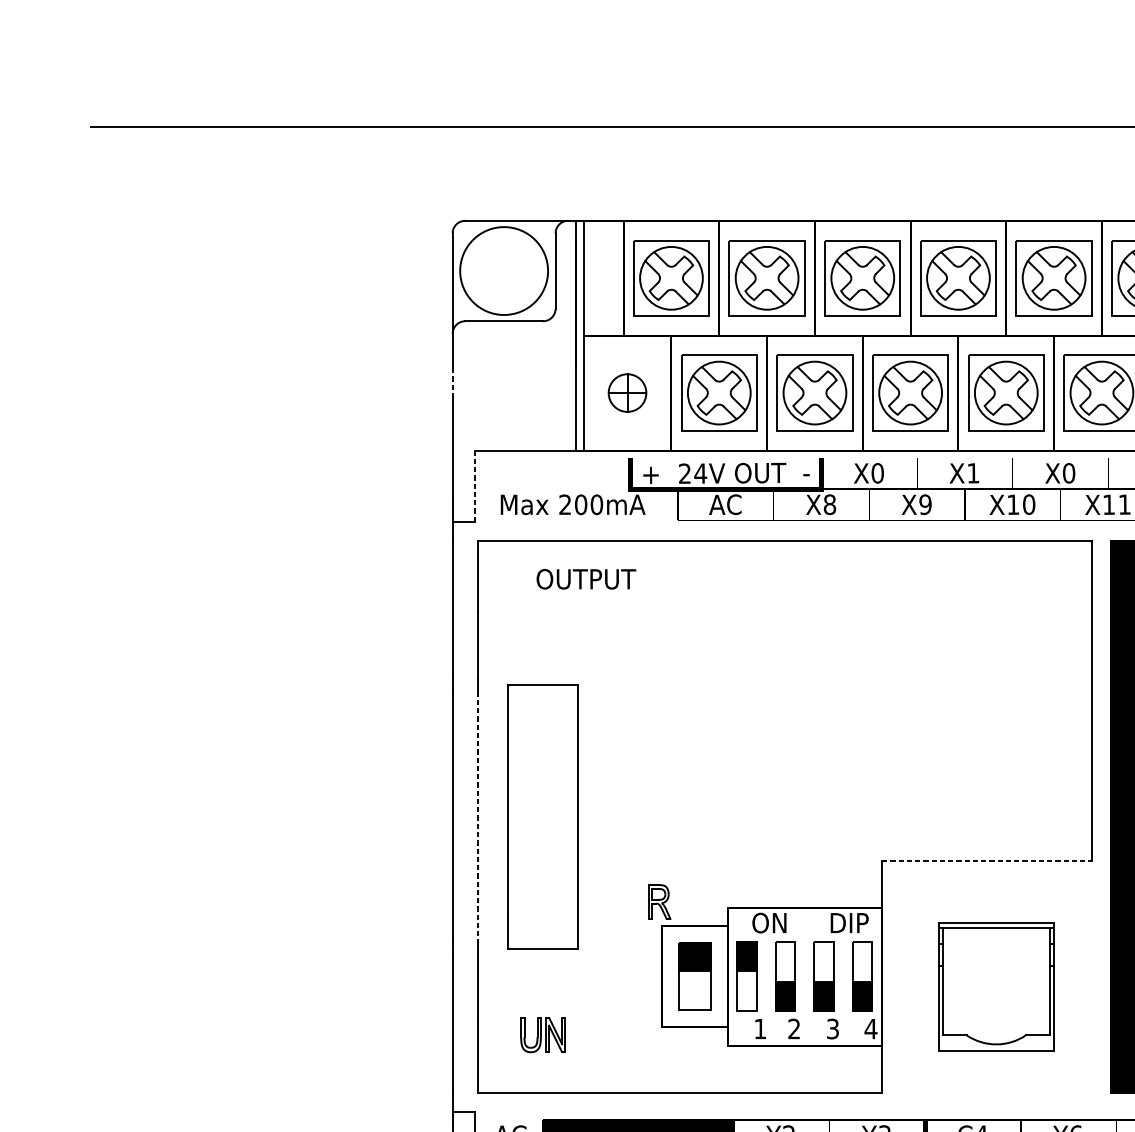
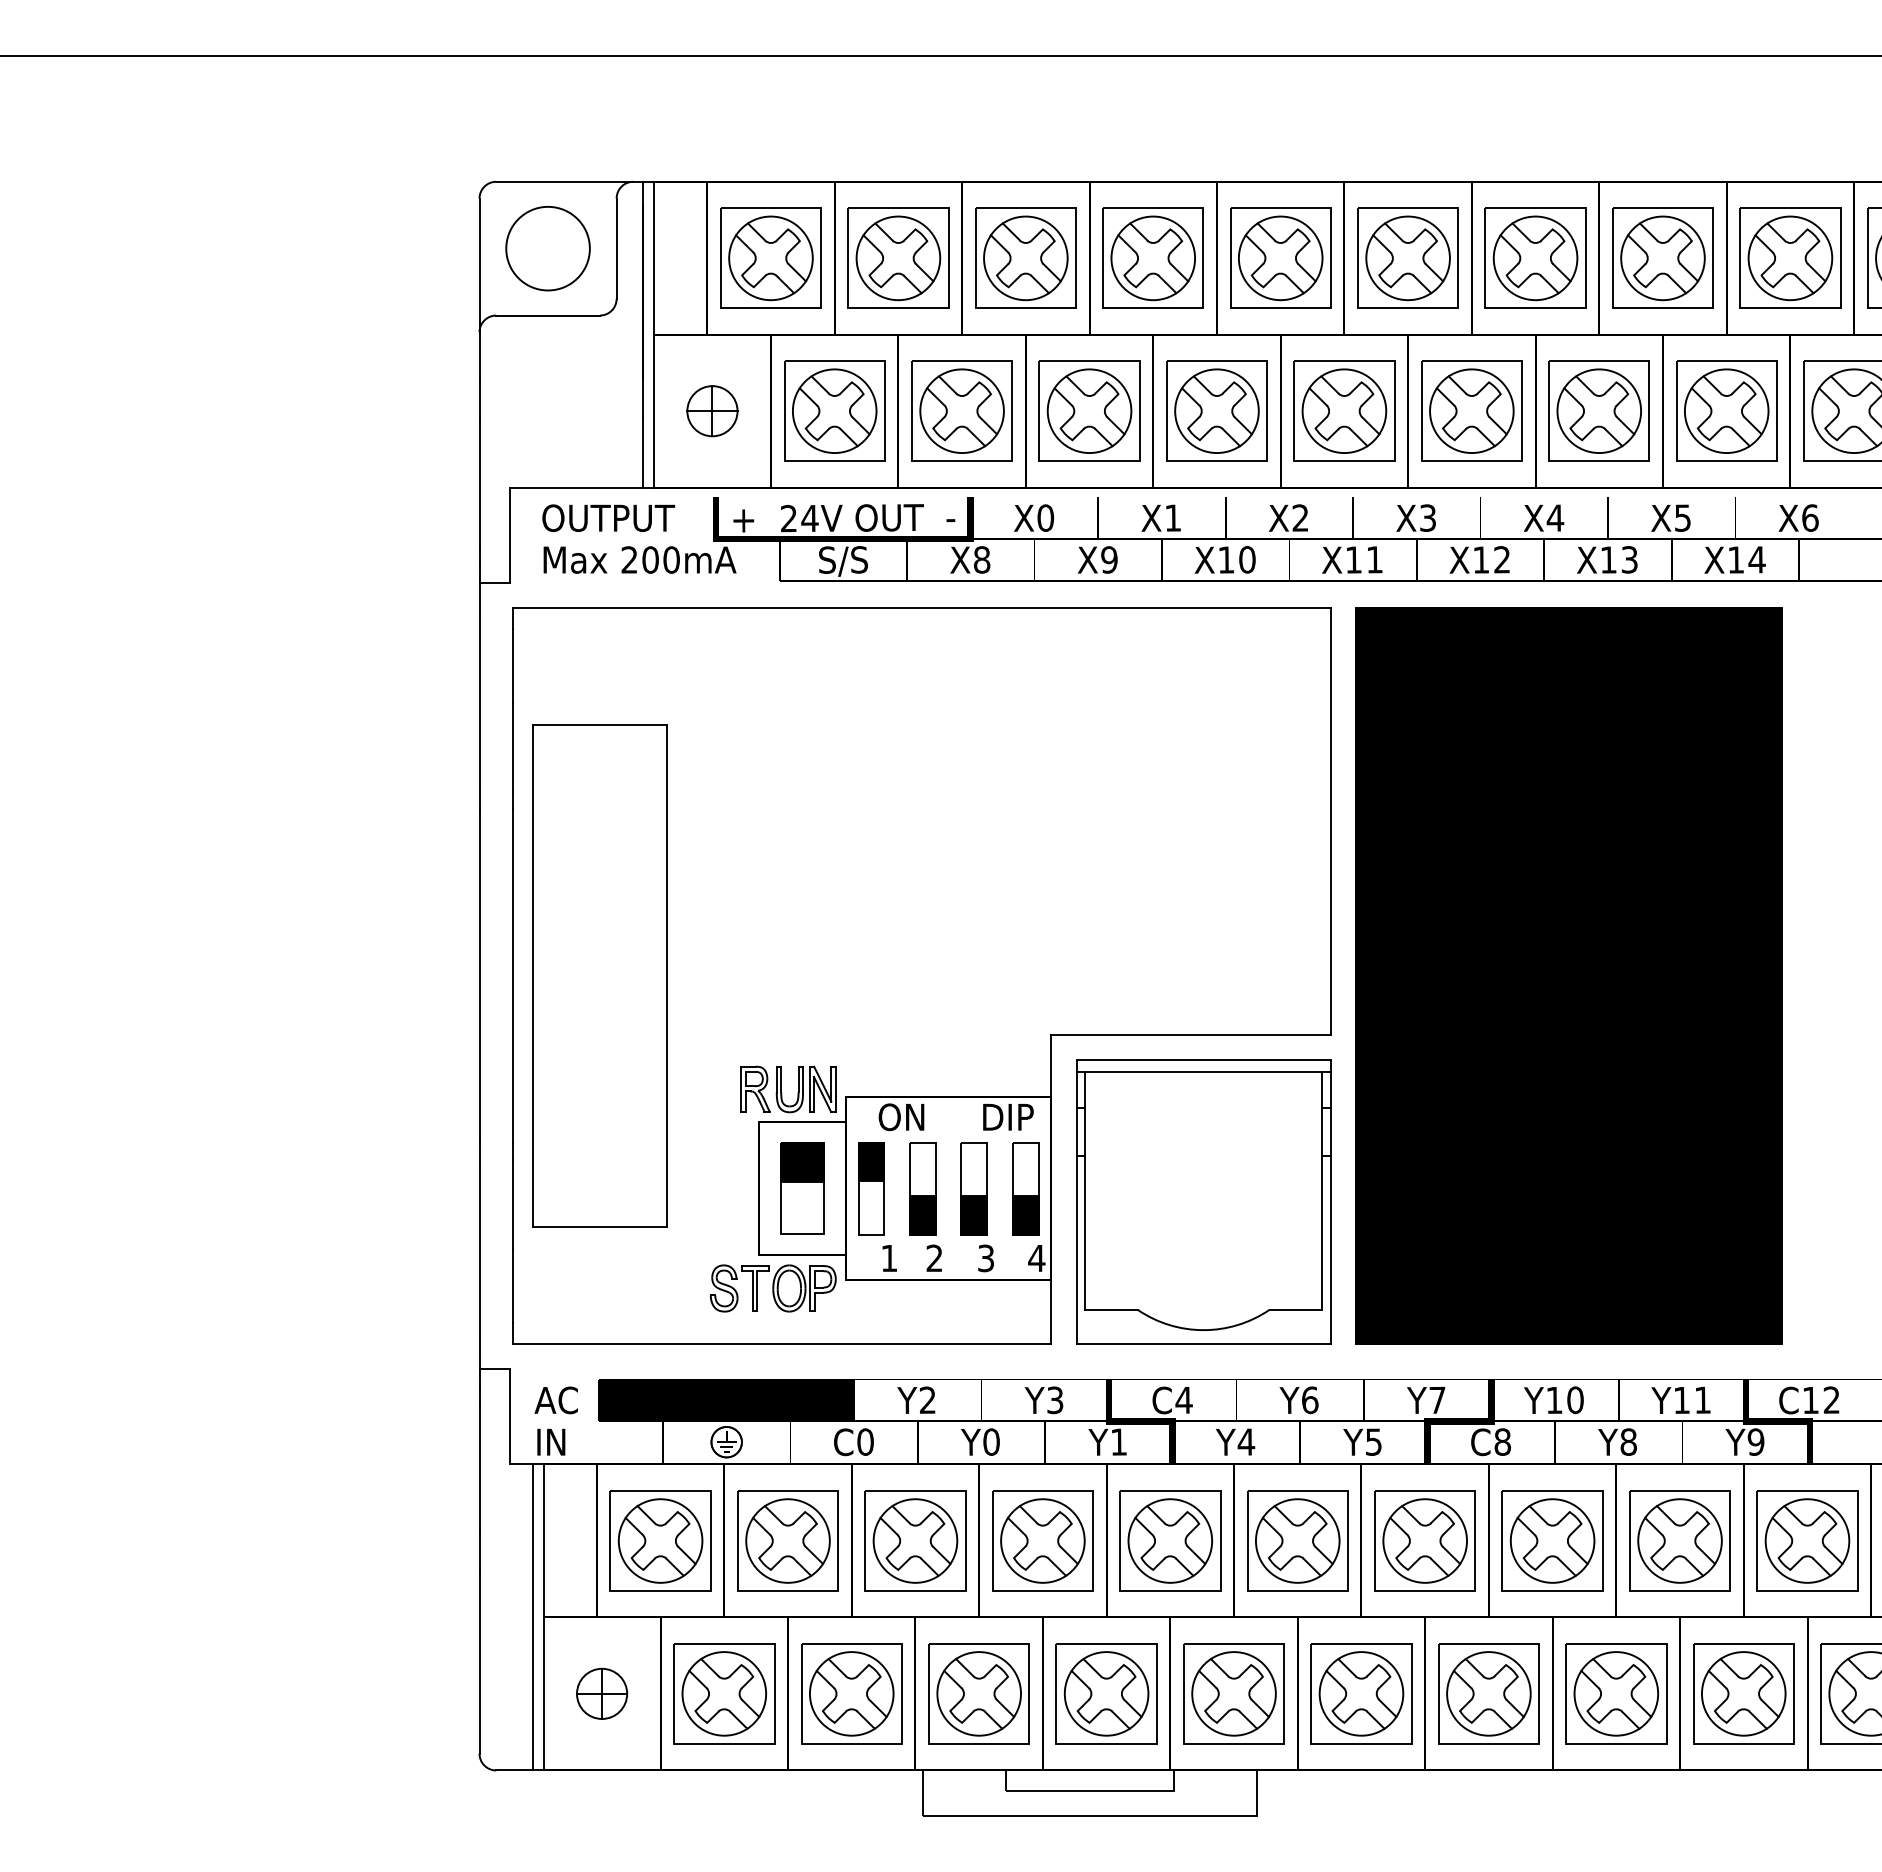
circle: (503, 270) -> (547, 248), size x0.71
line: (452, 383) -> (479, 398), dashed -> solid
text: (1068, 472) -> (1300, 517), X0 -> X2
line: (475, 486) -> (509, 535), dashed -> solid
text: (725, 505) -> (843, 561), AC -> S/S
text: (586, 578) -> (608, 517), moved
part: (542, 816) -> (599, 975), size x1.43
line: (477, 817) -> (512, 976), dashed -> solid
line: (987, 860) -> (1191, 1034), dashed -> solid
part: (996, 986) -> (1203, 1201), size x1.67
part: (542, 1035) -> (805, 1089), moved
part: (672, 1051) -> (772, 1288), added

